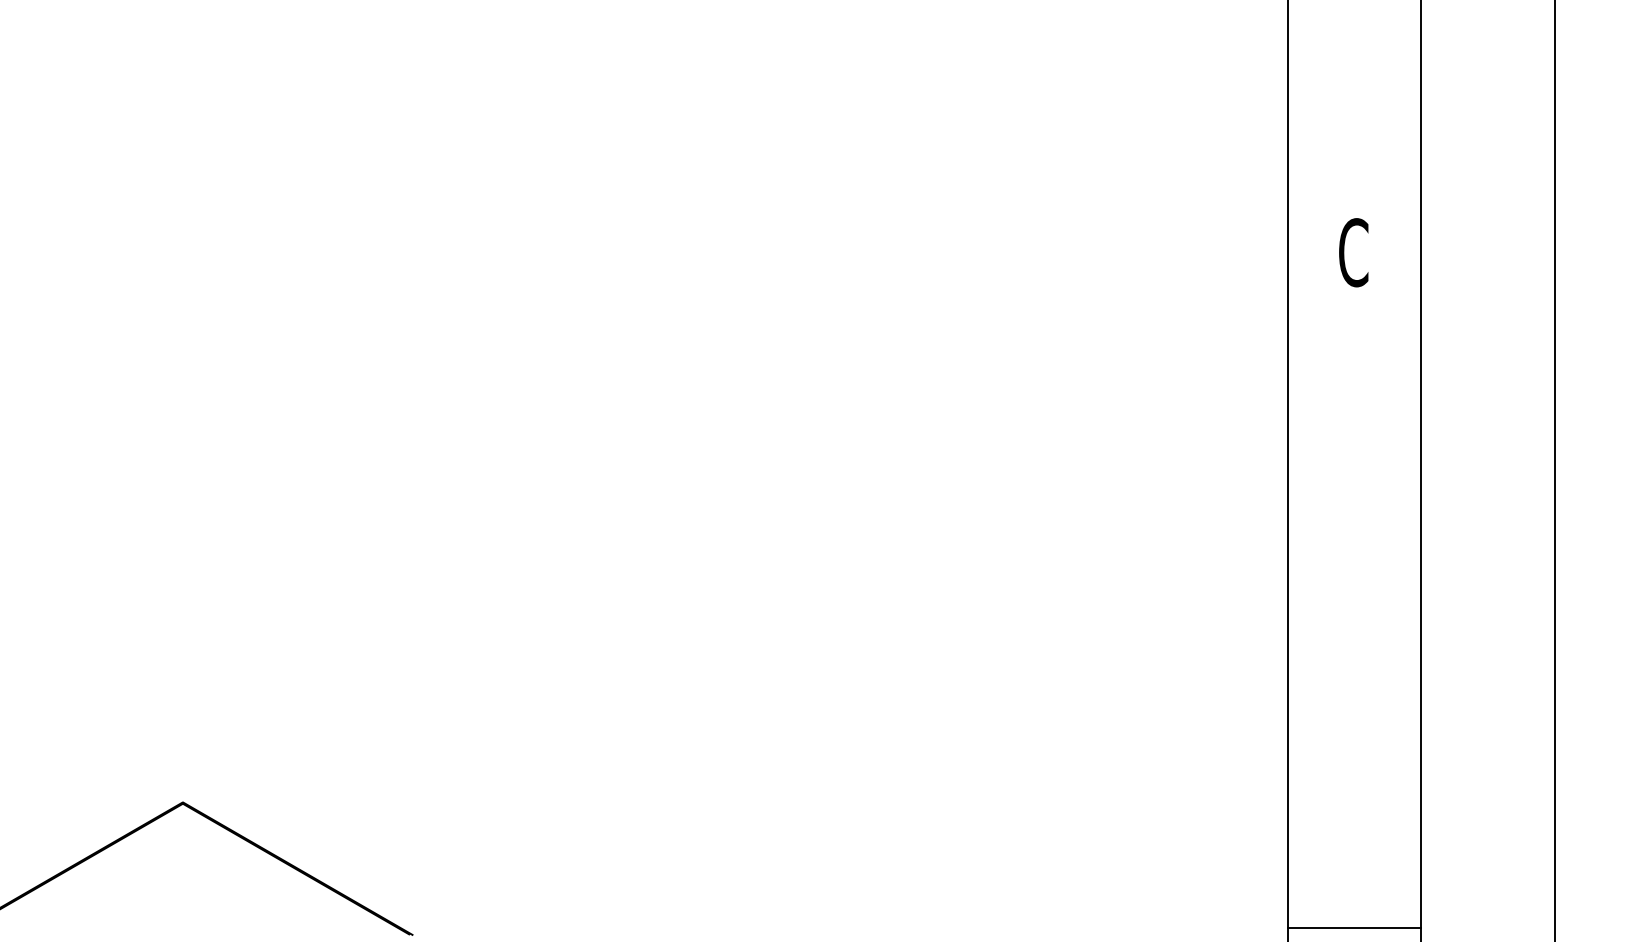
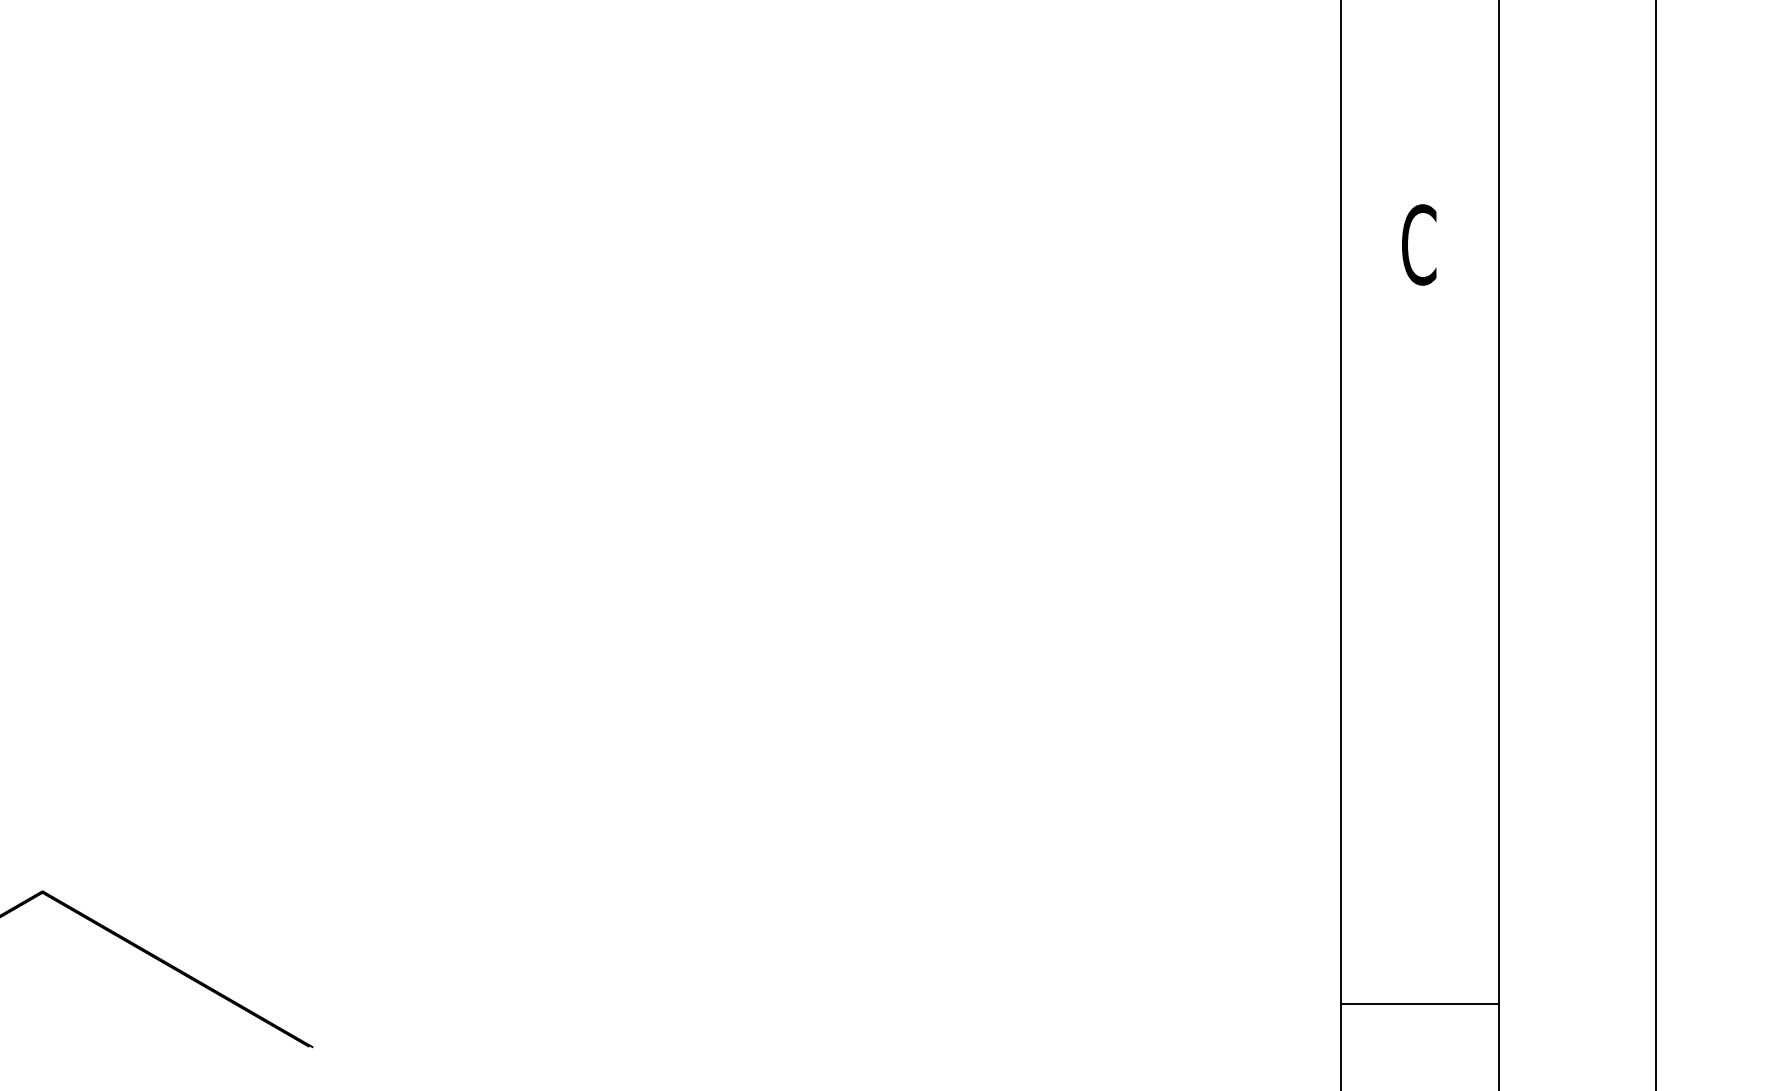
line: (1354, 928) -> (1420, 1004), moved

